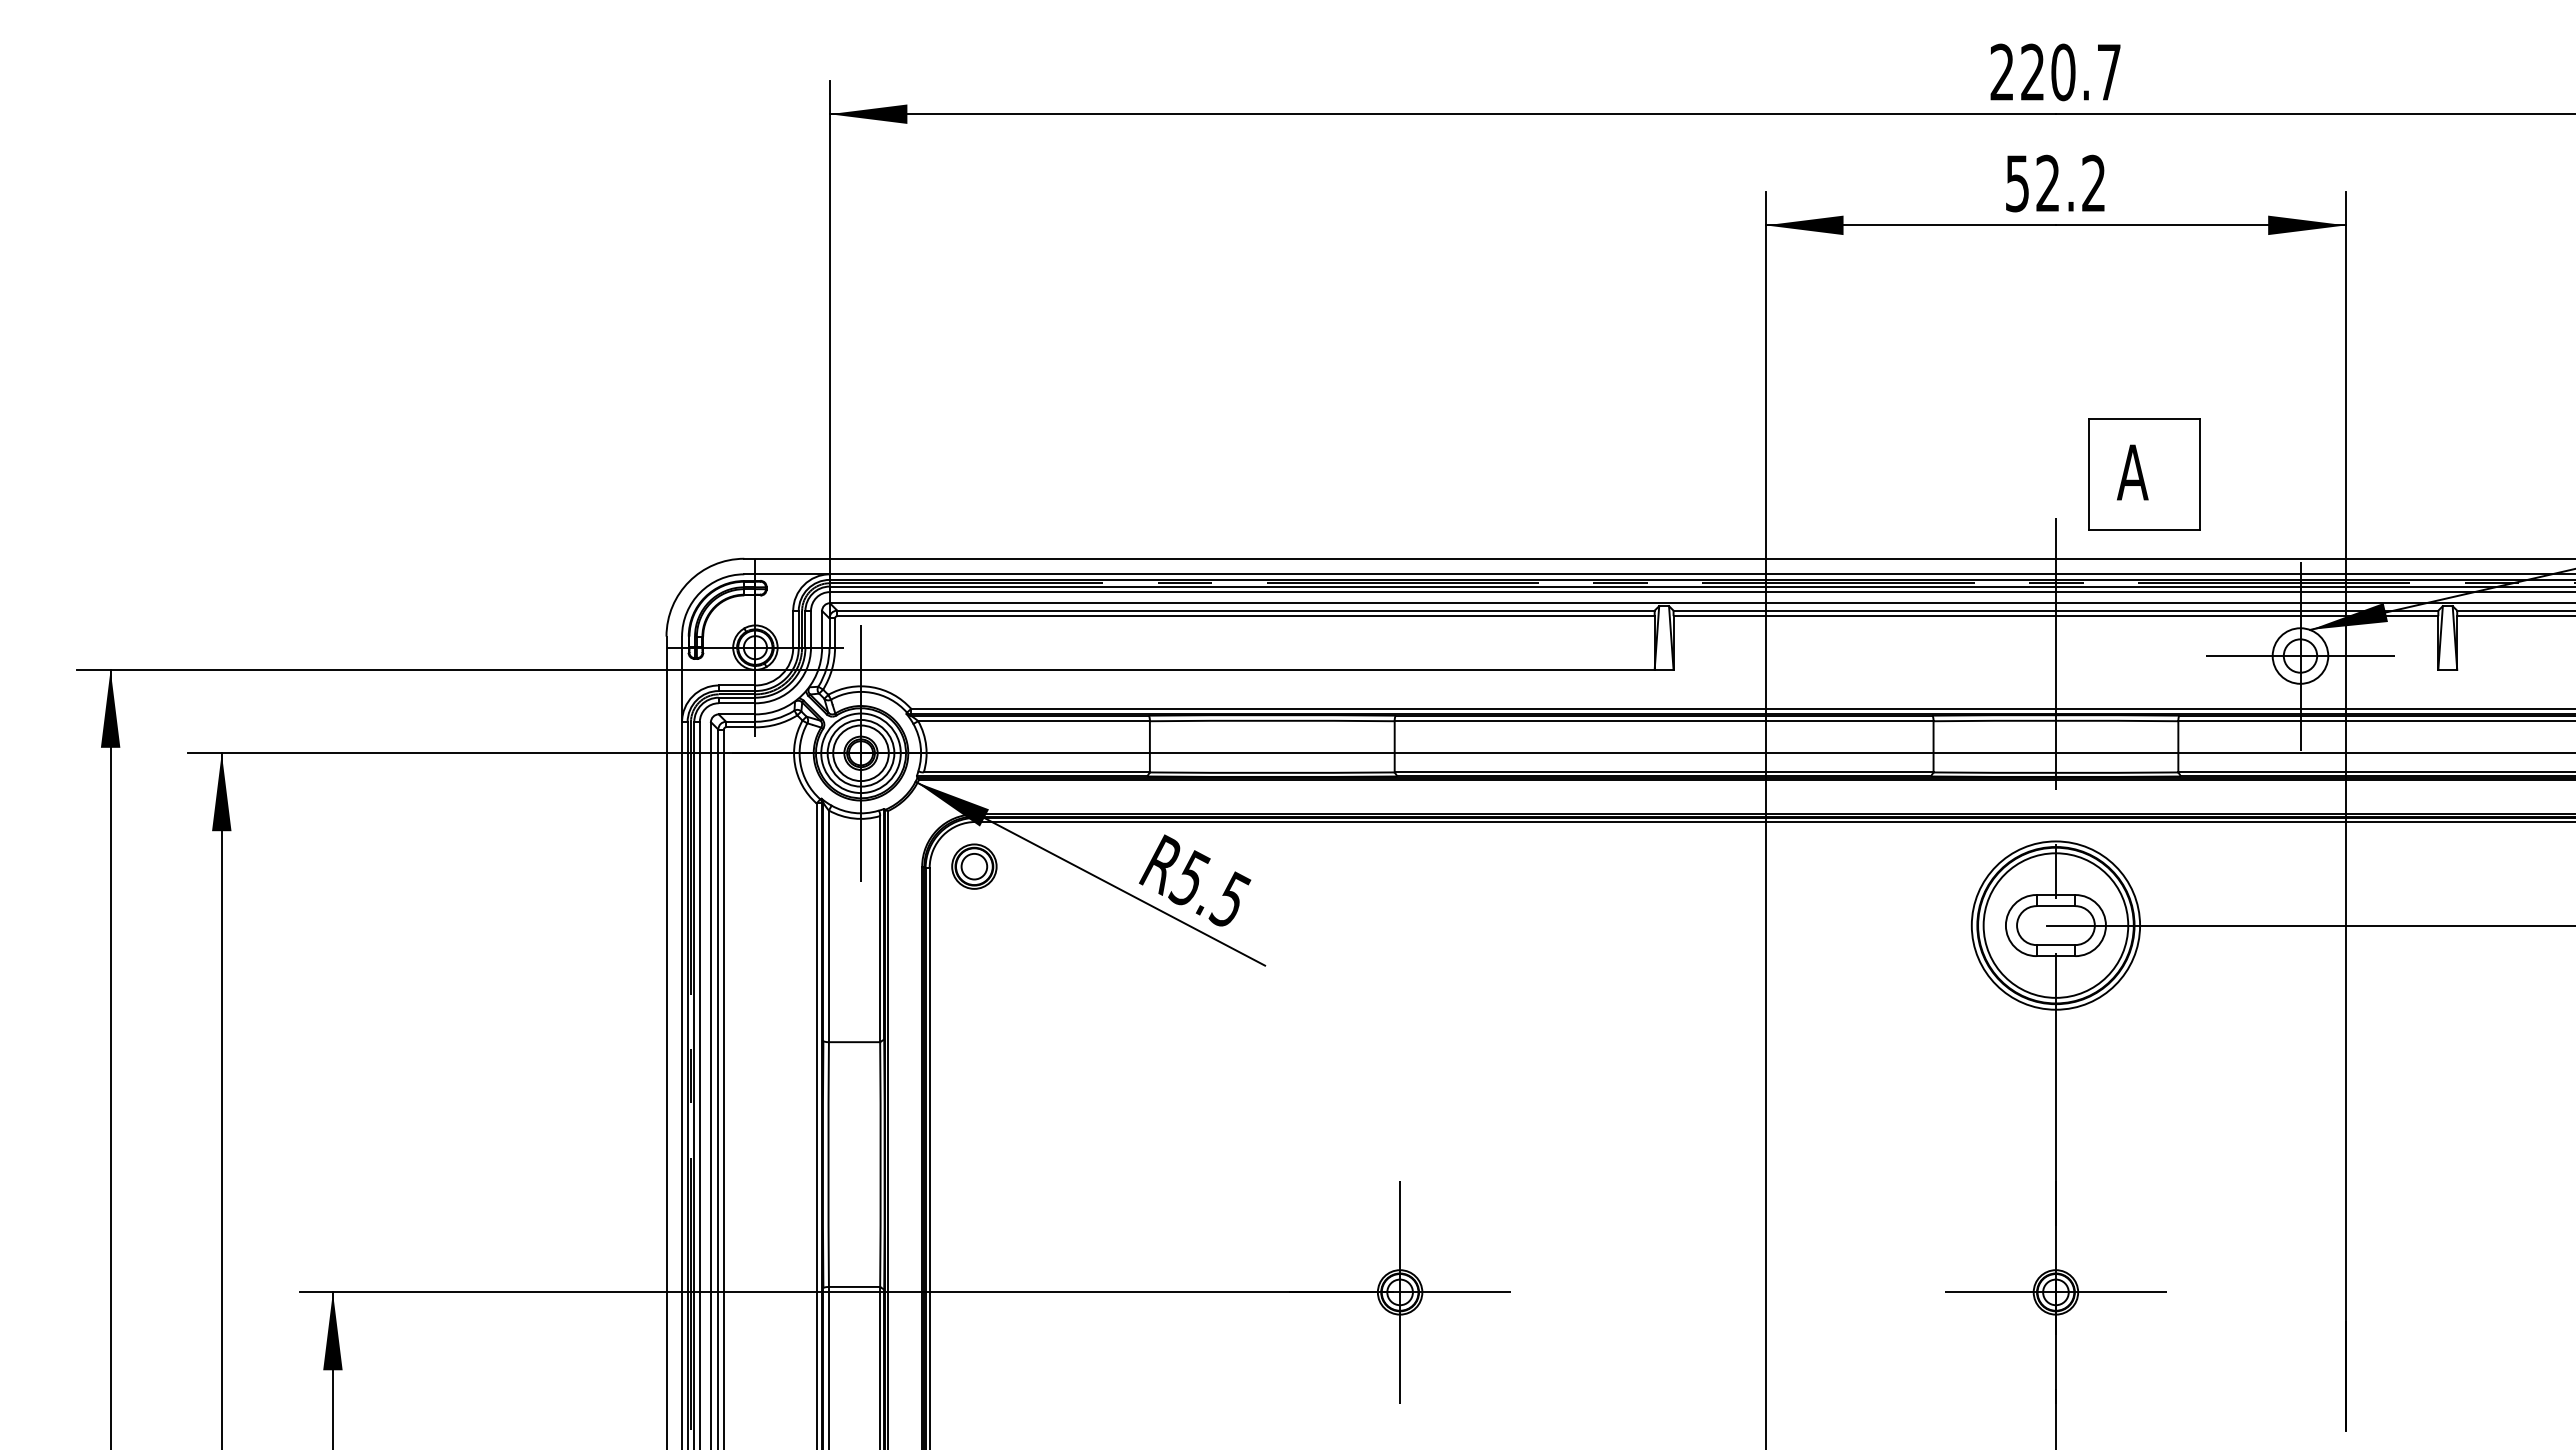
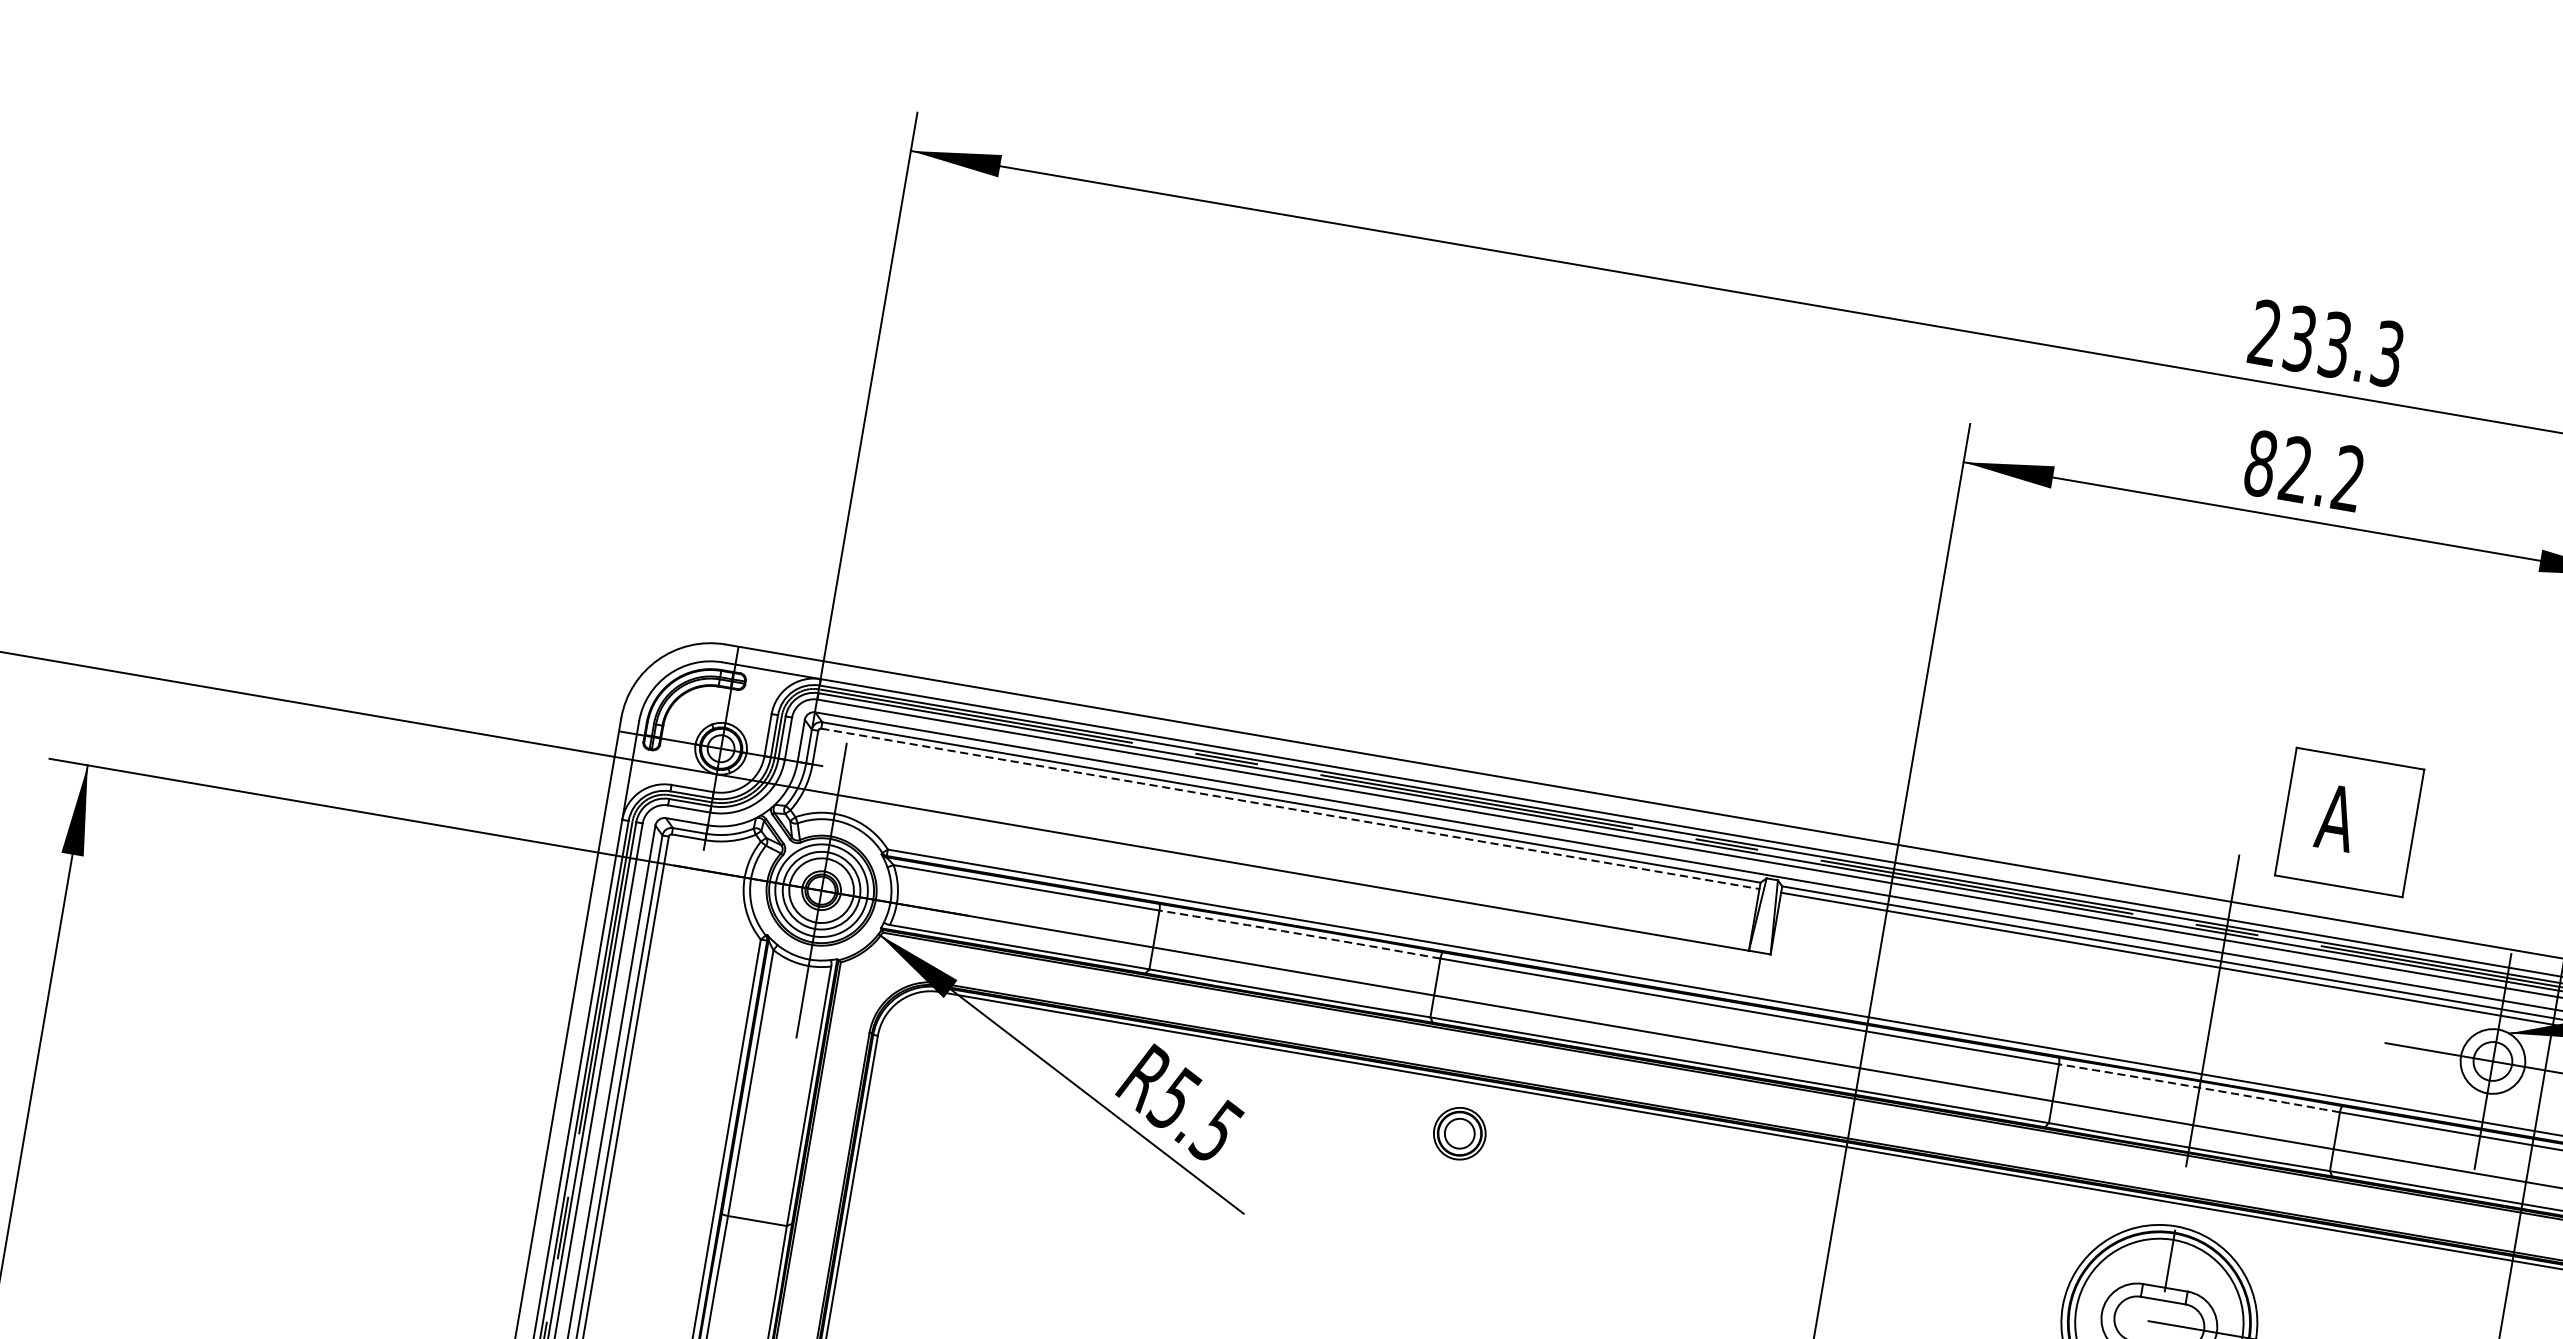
text: (2070, 72) -> (2343, 346), 220.7 -> 233.3
text: (2017, 183) -> (2260, 463), 52.2 -> 82.2
line: (1245, 616) -> (1289, 809), solid -> dashed
arc: (1272, 720) -> (1300, 933), solid -> dashed
arc: (2055, 720) -> (2199, 1087), solid -> dashed
part: (974, 866) -> (1459, 1133), moved

